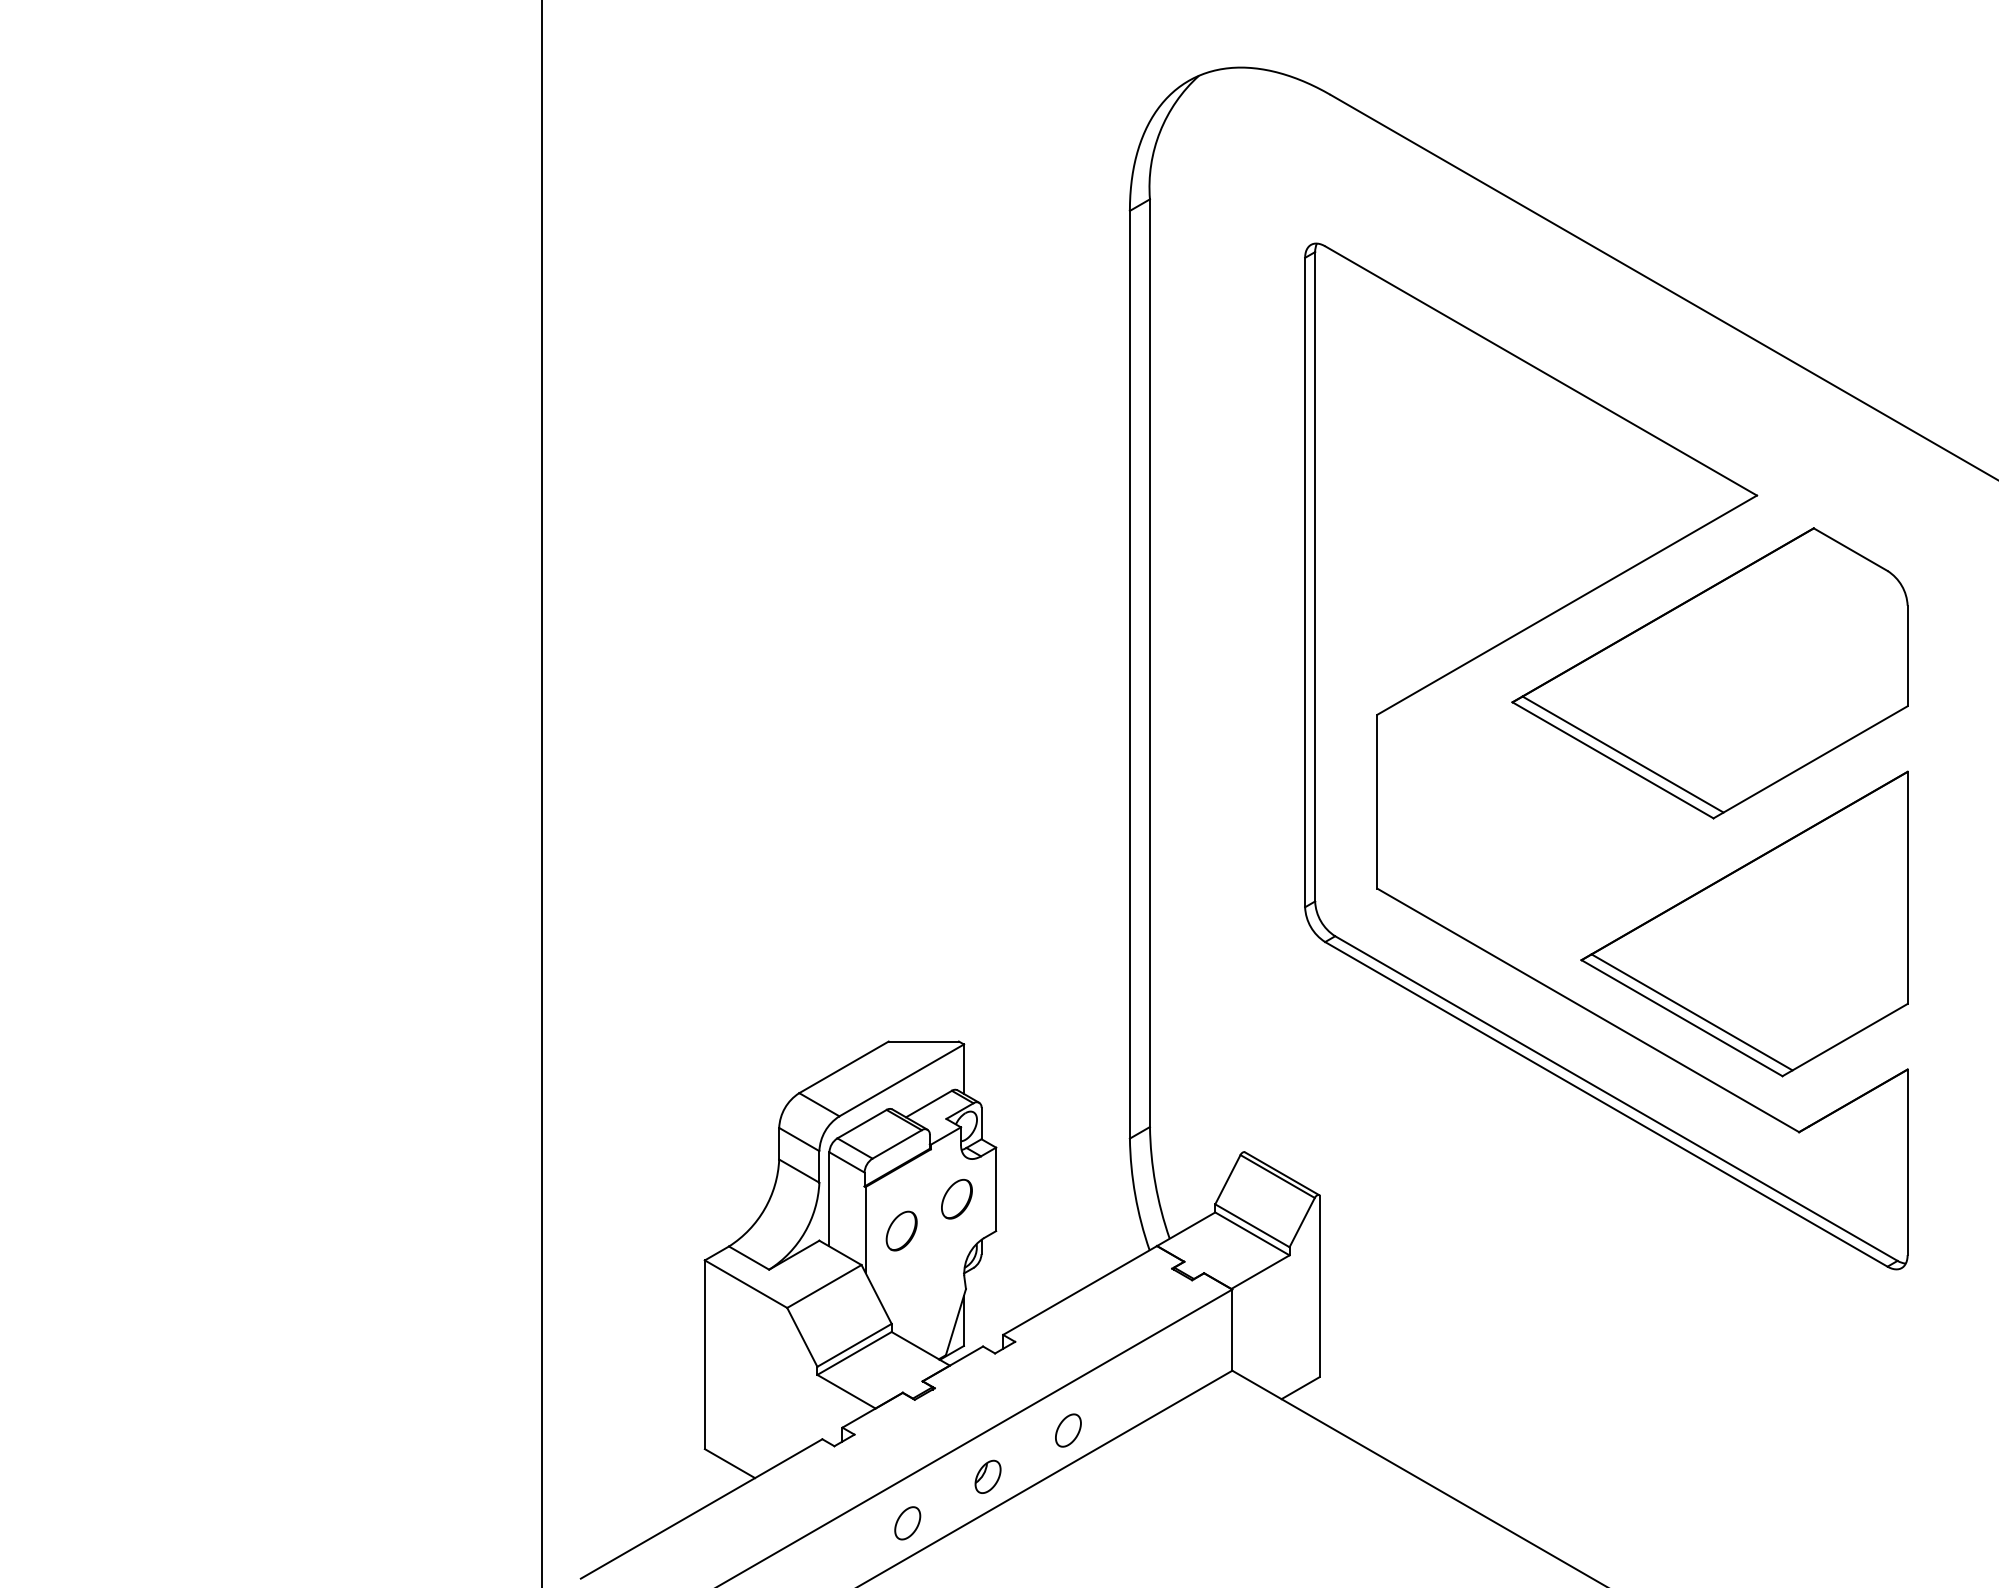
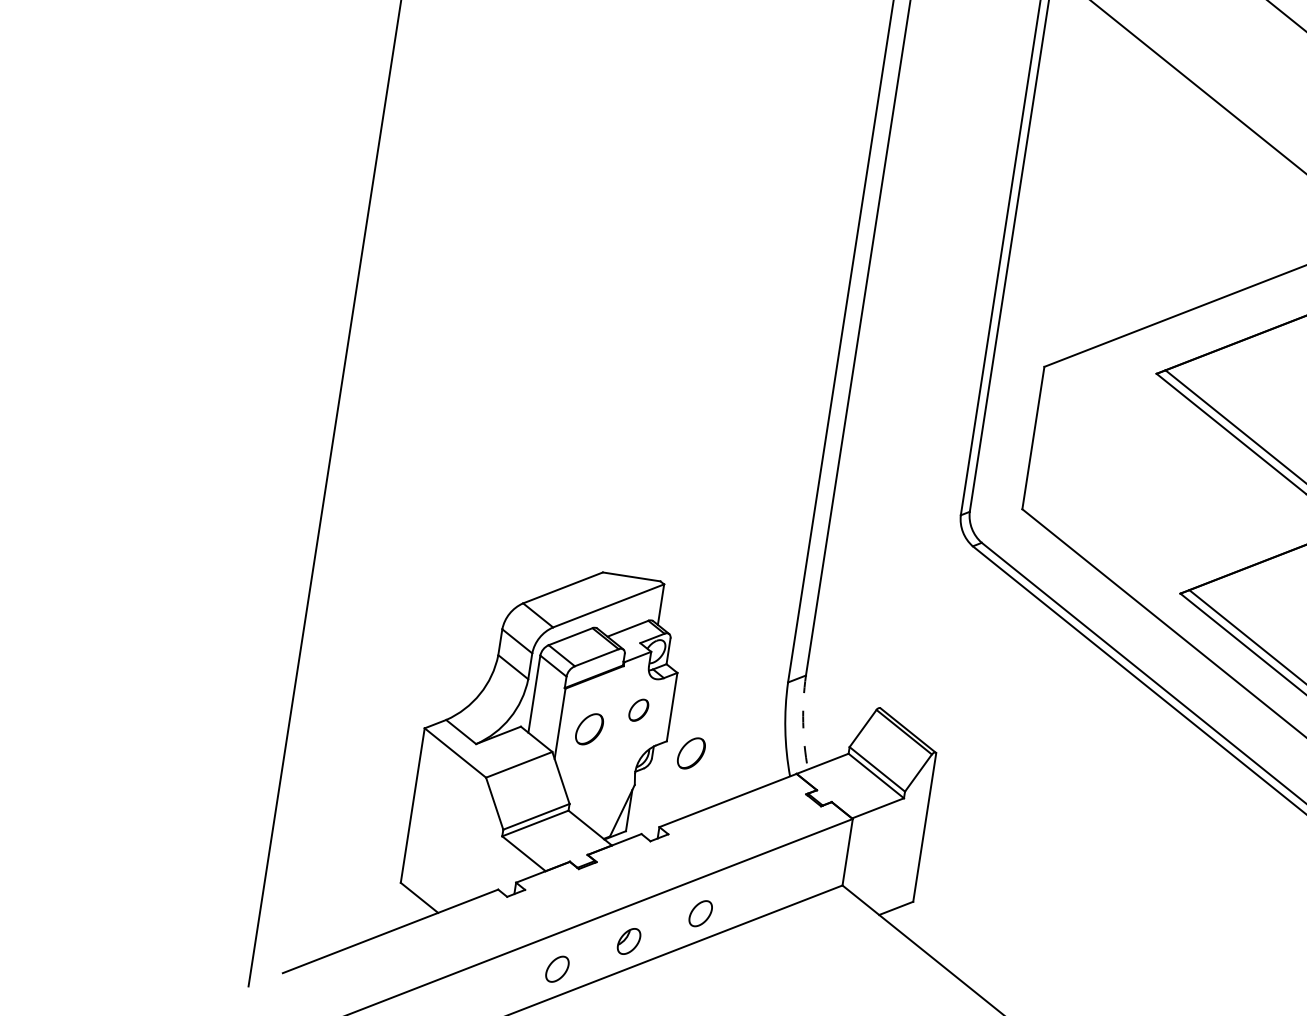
arc: (1155, 1183) -> (803, 722), solid -> dashed
part: (956, 1199) -> (638, 710), size x0.7
part: (1027, 1240) -> (691, 752), added

